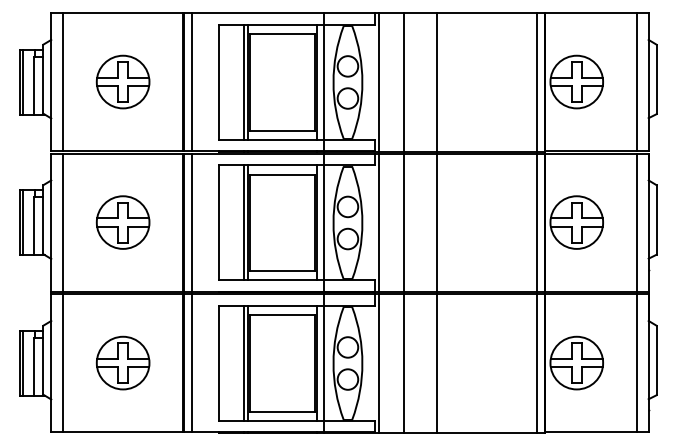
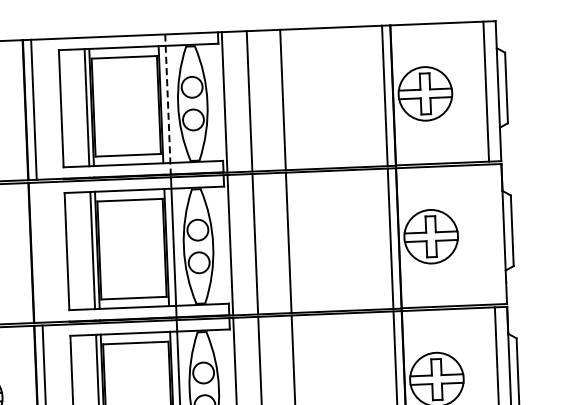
line: (323, 82) -> (167, 104), solid -> dashed
line: (191, 222) -> (39, 252), removed
line: (636, 222) -> (491, 234), removed

